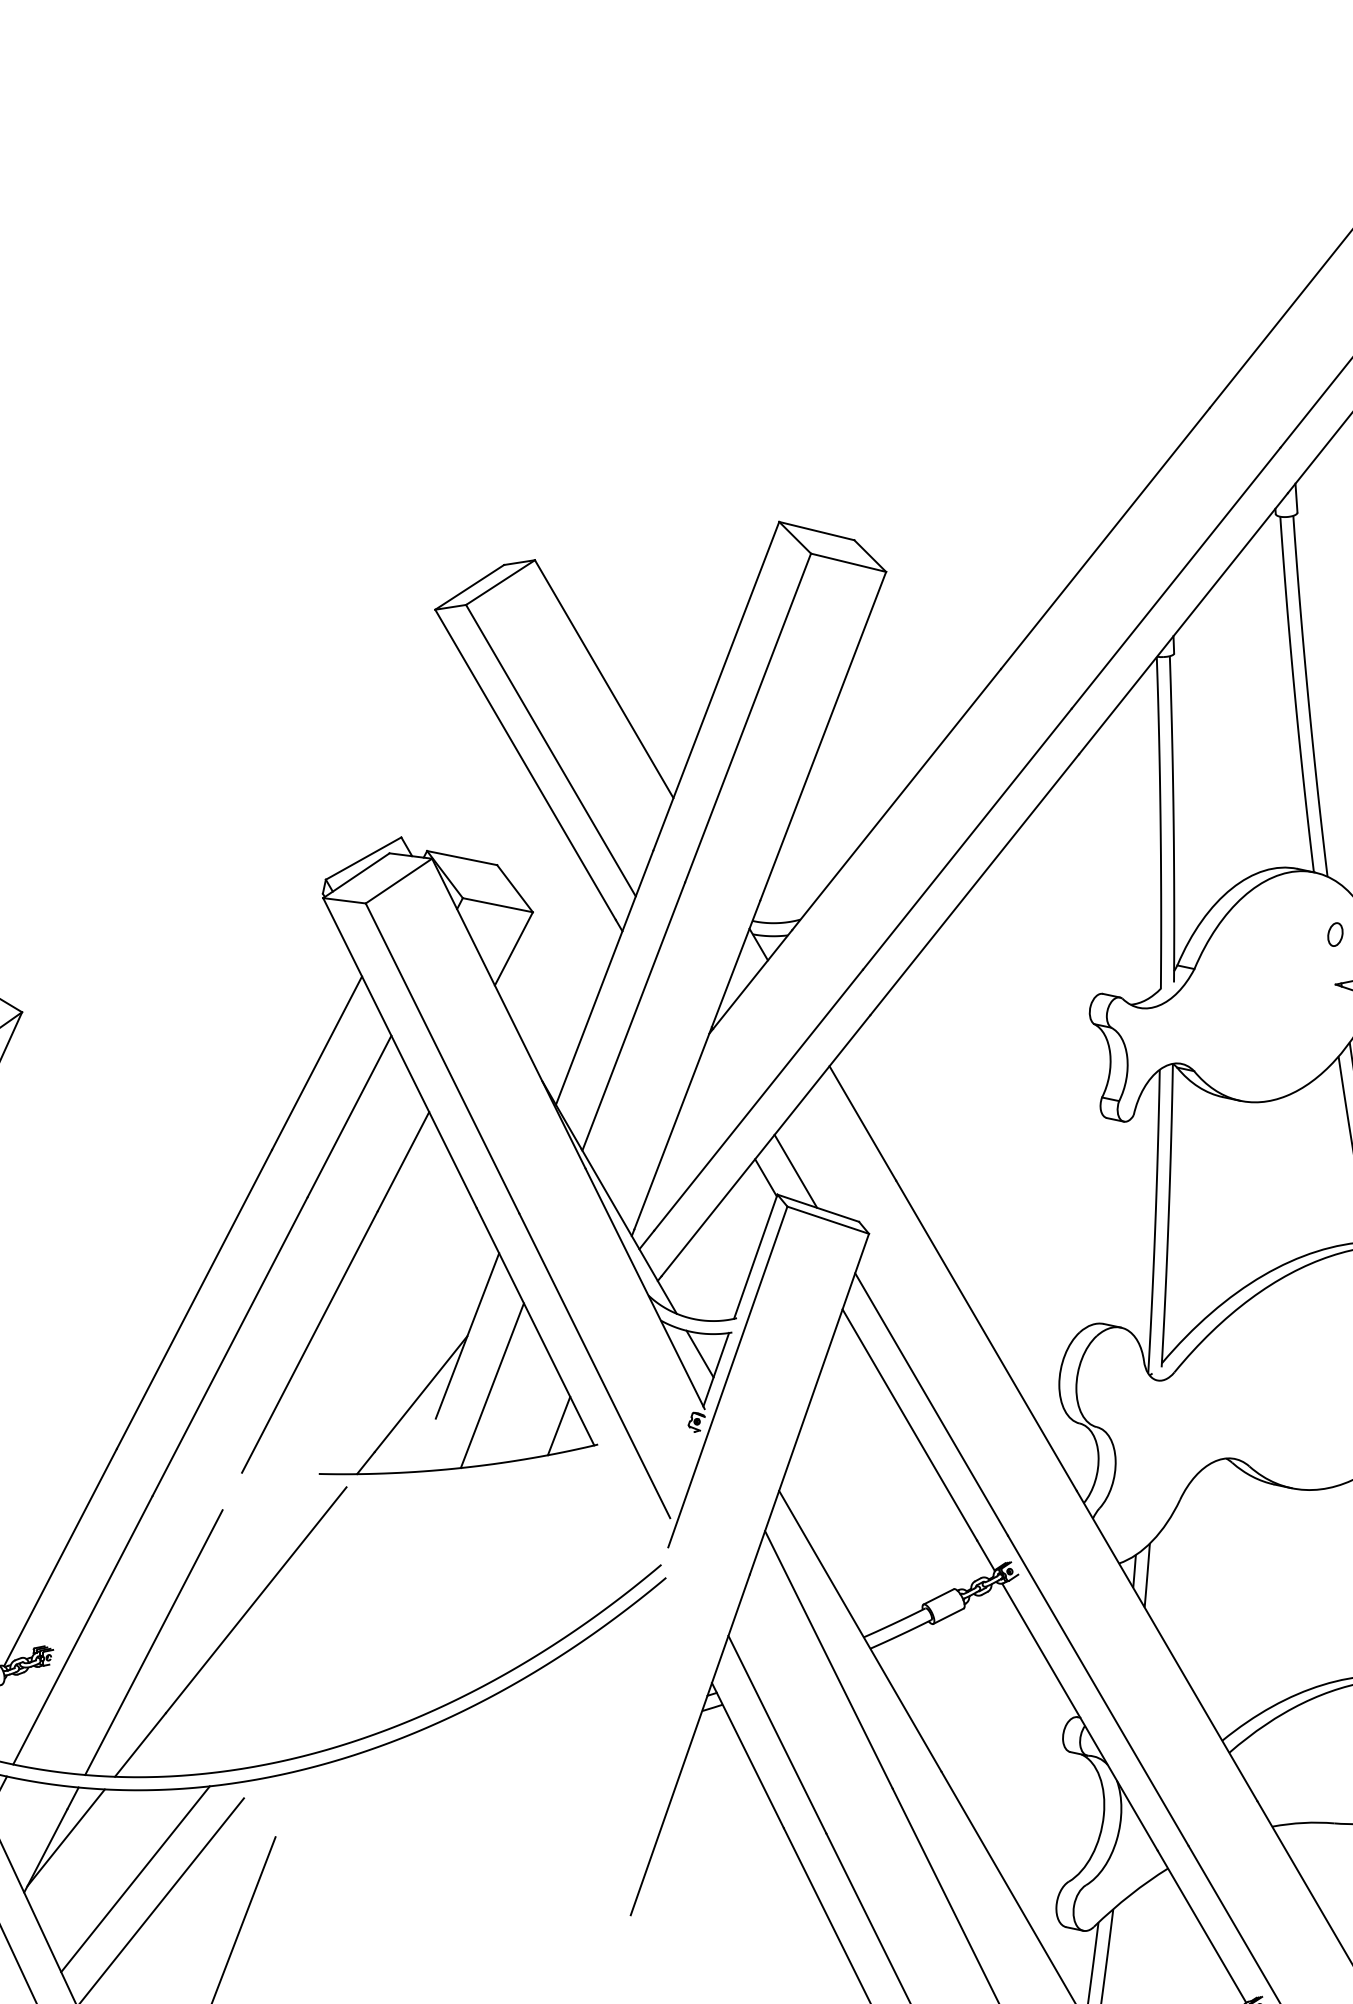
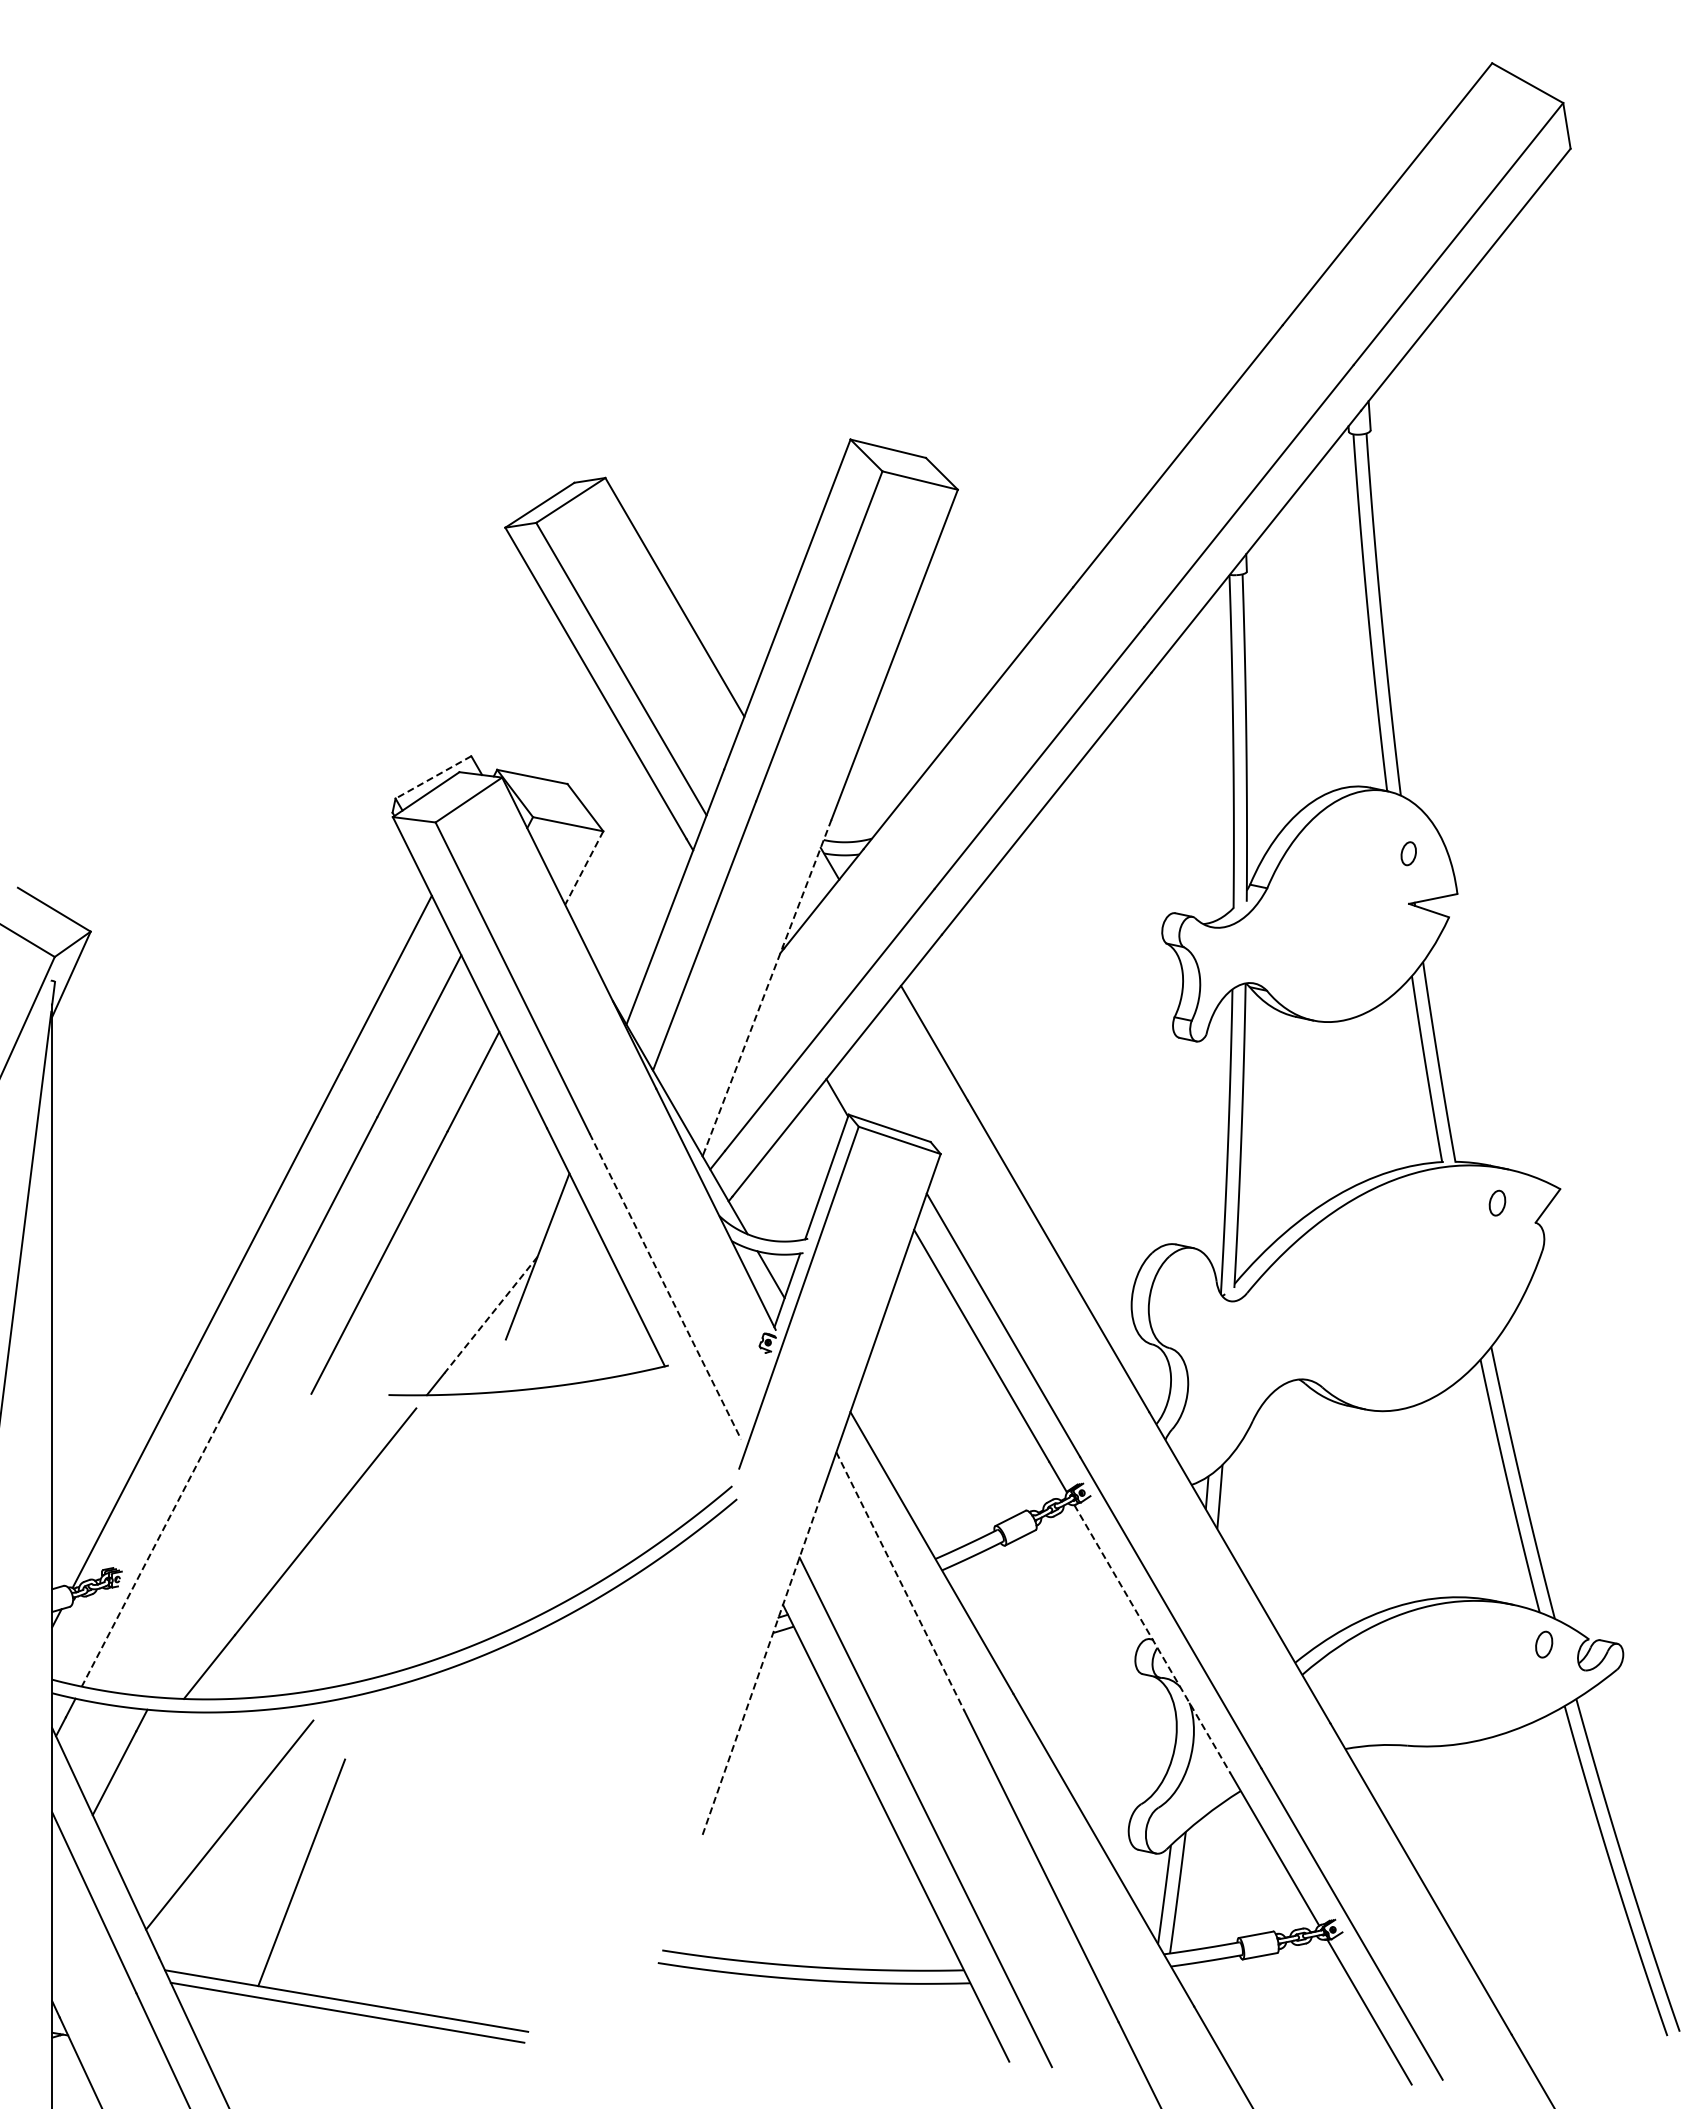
line: (363, 858) -> (433, 777), solid -> dashed
line: (514, 949) -> (584, 868), solid -> dashed
line: (697, 1064) -> (768, 984), solid -> dashed
line: (795, 1170) -> (866, 1090), removed
line: (594, 1365) -> (665, 1286), solid -> dashed
line: (492, 1385) -> (562, 1306), removed
line: (420, 1394) -> (490, 1315), solid -> dashed
line: (558, 1425) -> (629, 1346), removed
line: (82, 1629) -> (151, 1551), solid -> dashed
line: (153, 1642) -> (222, 1564), removed
line: (828, 1660) -> (900, 1582), solid -> dashed
line: (1080, 1717) -> (1152, 1639), solid -> dashed
line: (690, 1745) -> (761, 1667), solid -> dashed
line: (65, 1837) -> (134, 1759), removed
line: (135, 1878) -> (204, 1801), removed

